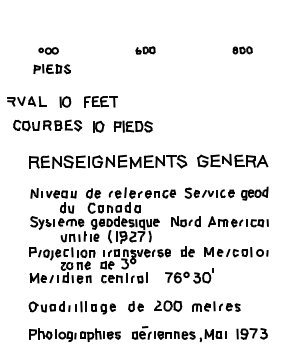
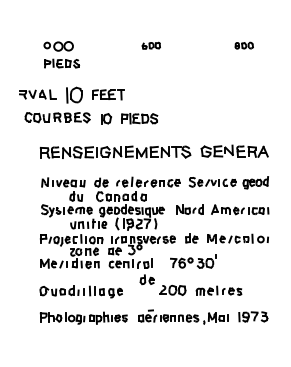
part: (48, 50) -> (58, 45), size x1.6
part: (65, 101) -> (74, 94), size x1.6
part: (135, 306) -> (146, 279), moved

